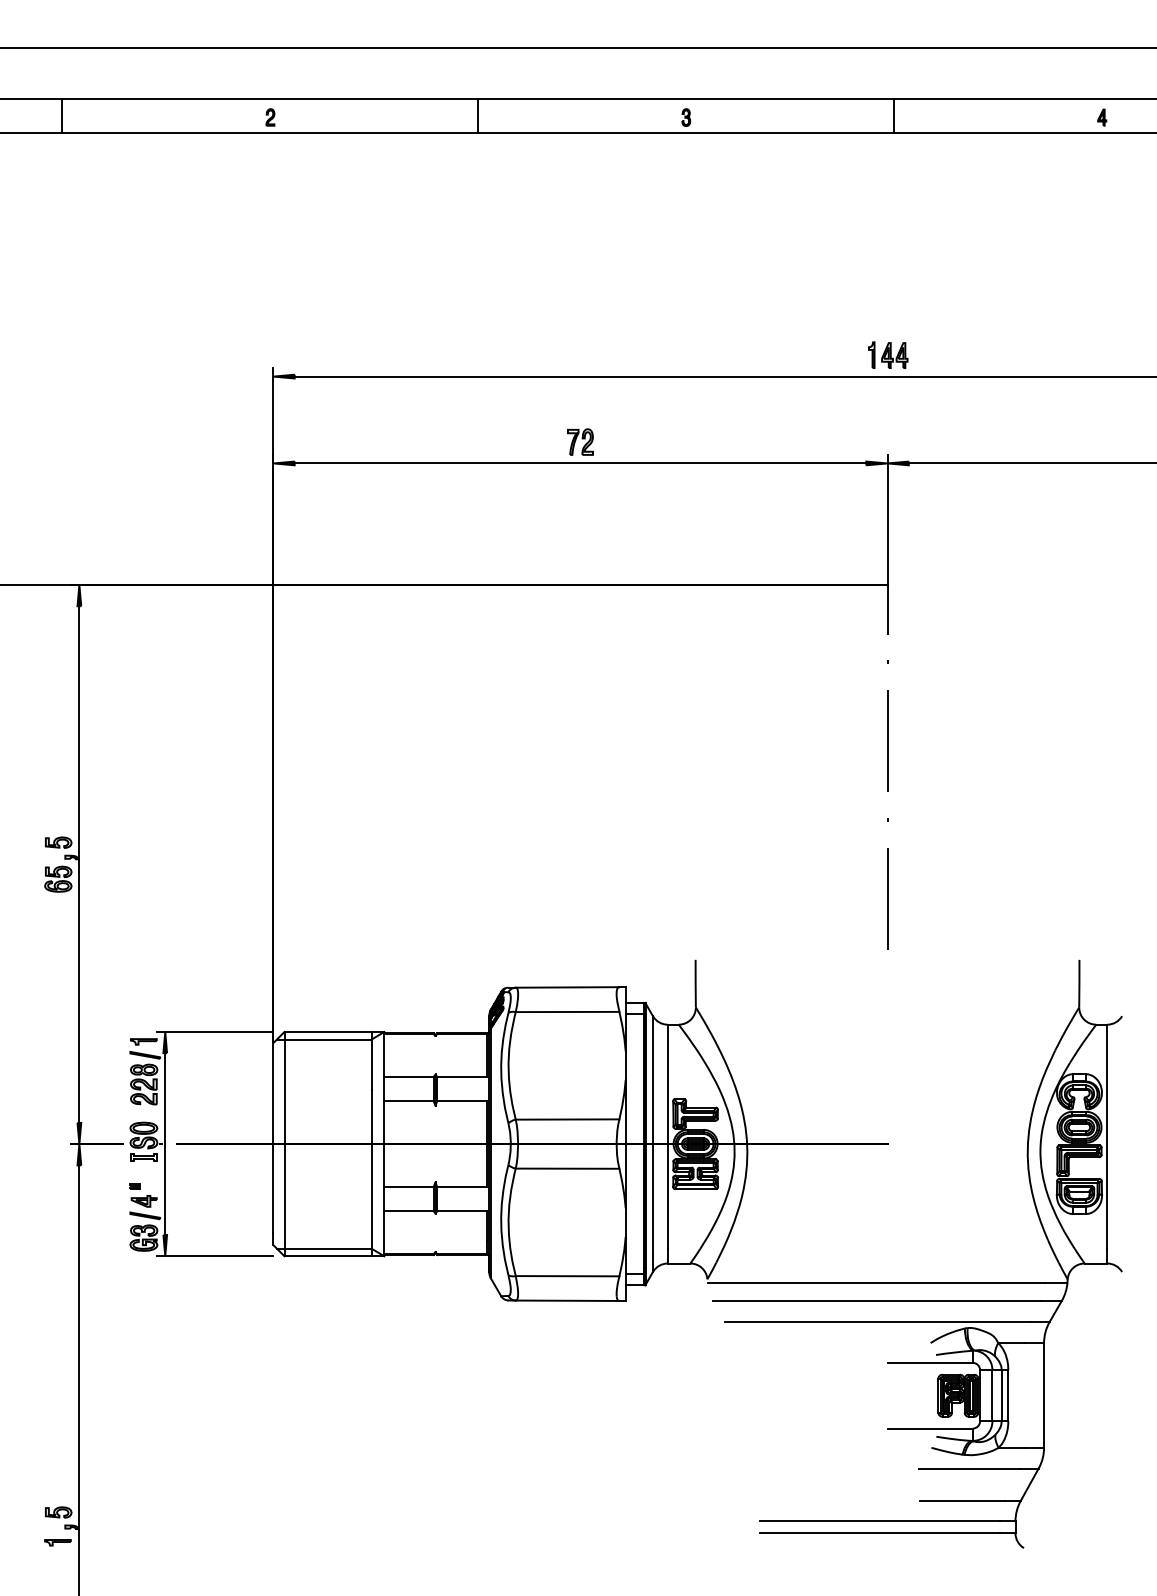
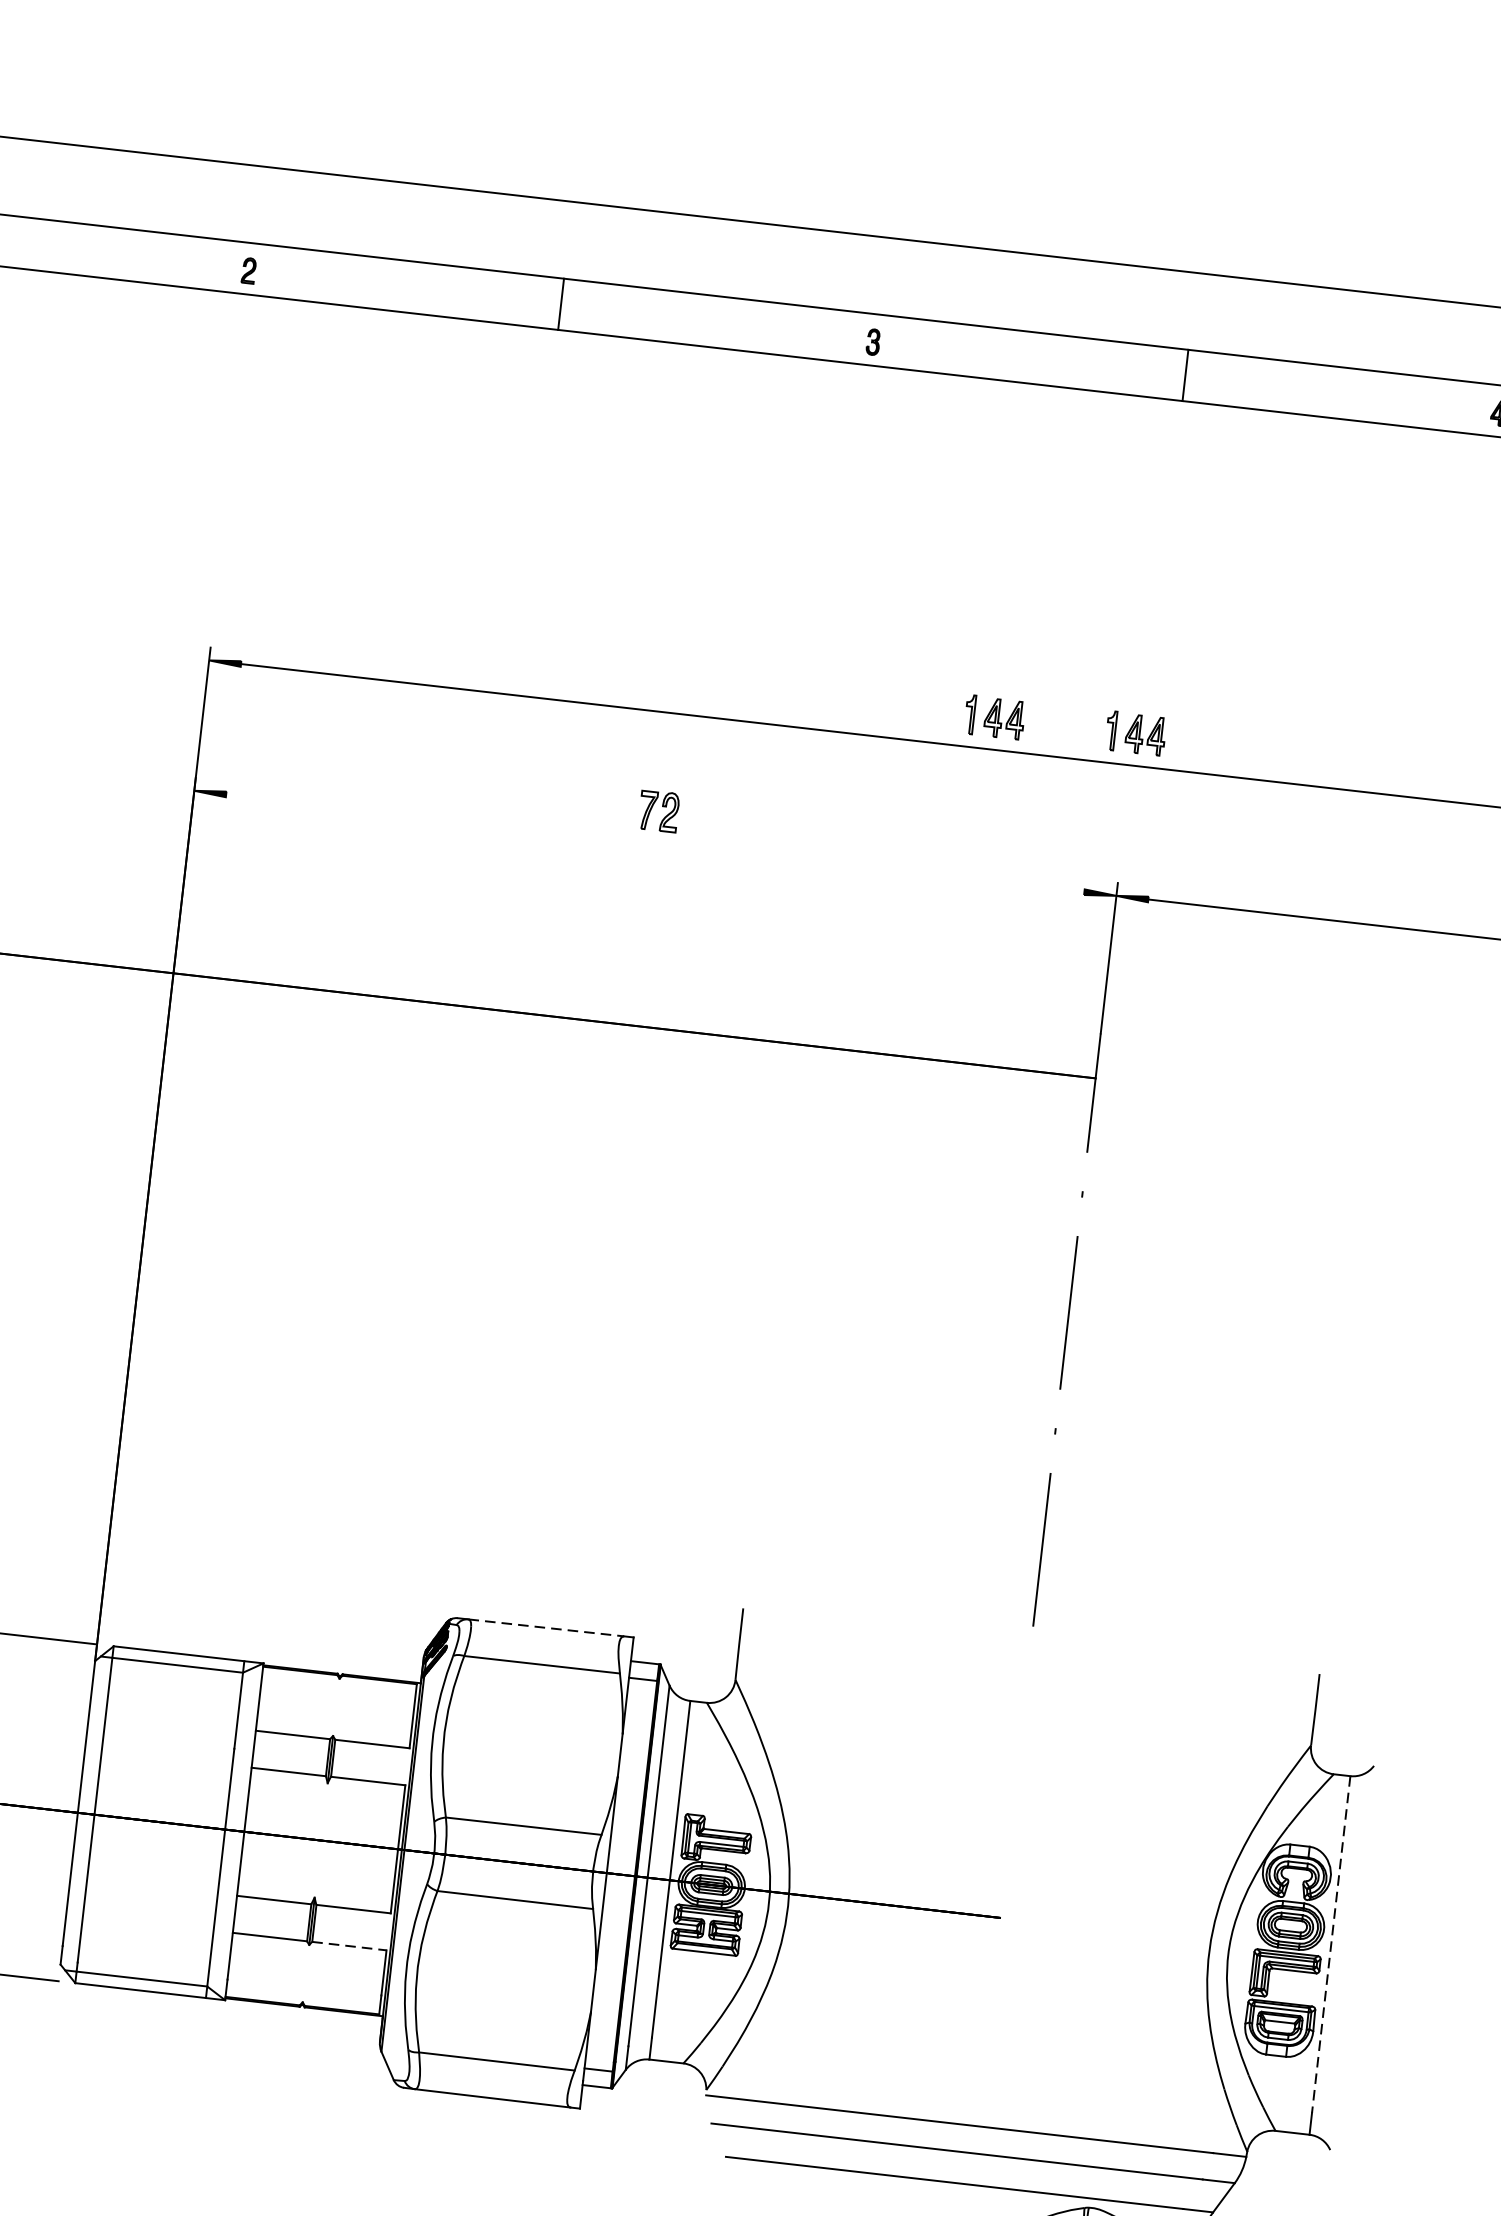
part: (794, 354) -> (995, 716), added
line: (580, 463) -> (655, 843), removed
line: (567, 987) -> (546, 1627), solid -> dashed
line: (1107, 1137) -> (1331, 1945), solid -> dashed
line: (461, 1211) -> (348, 1946), solid -> dashed

